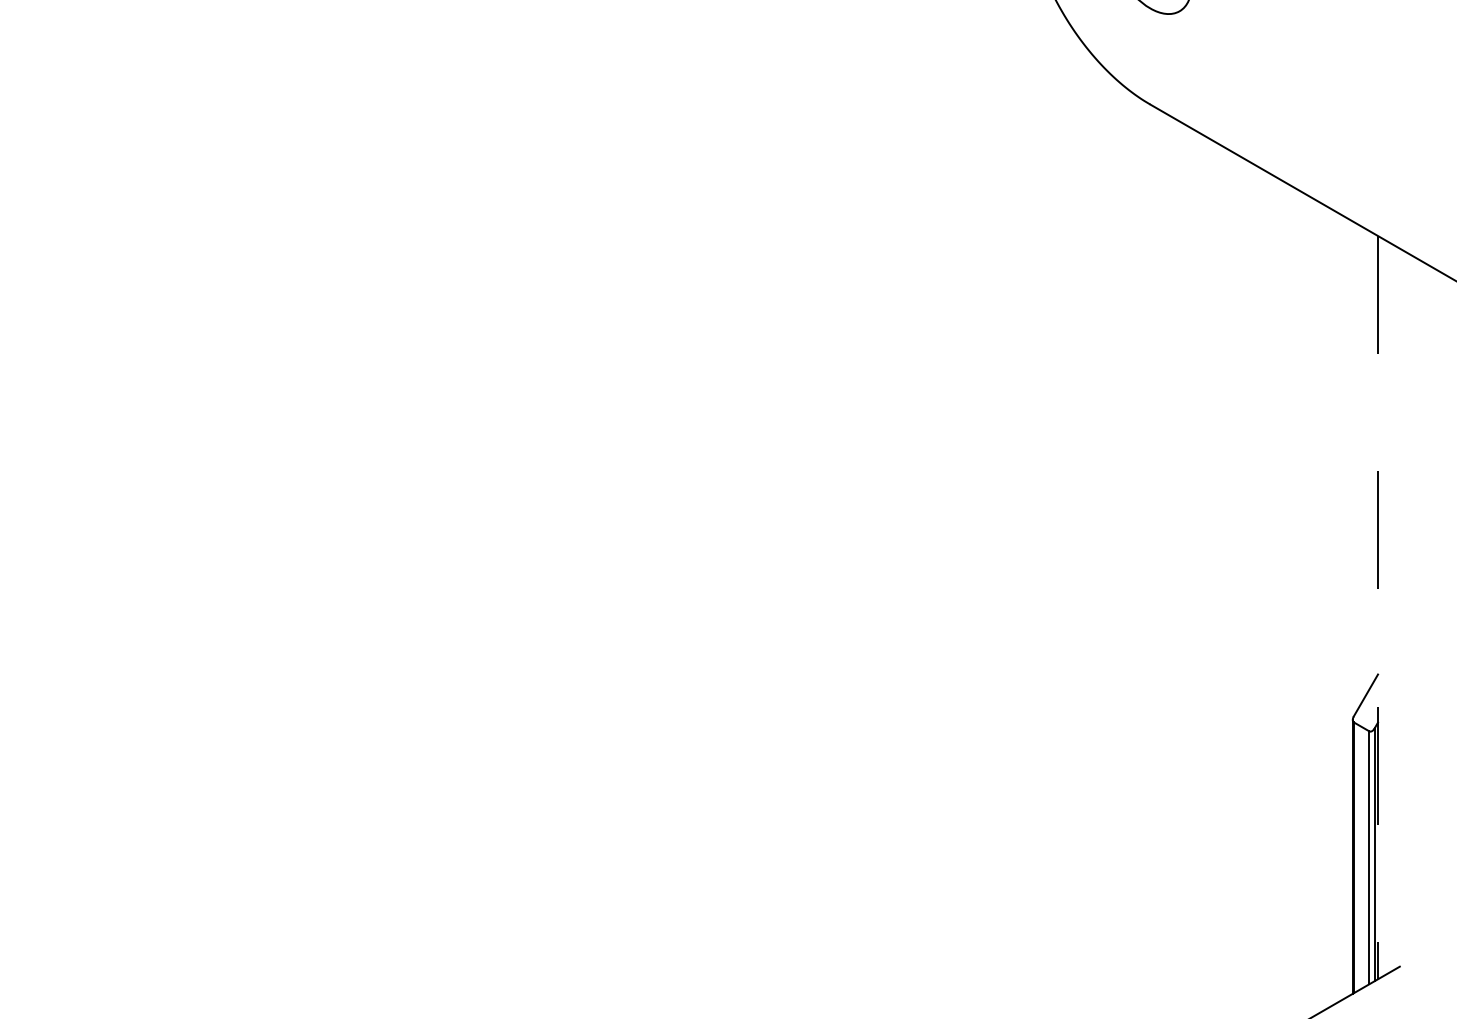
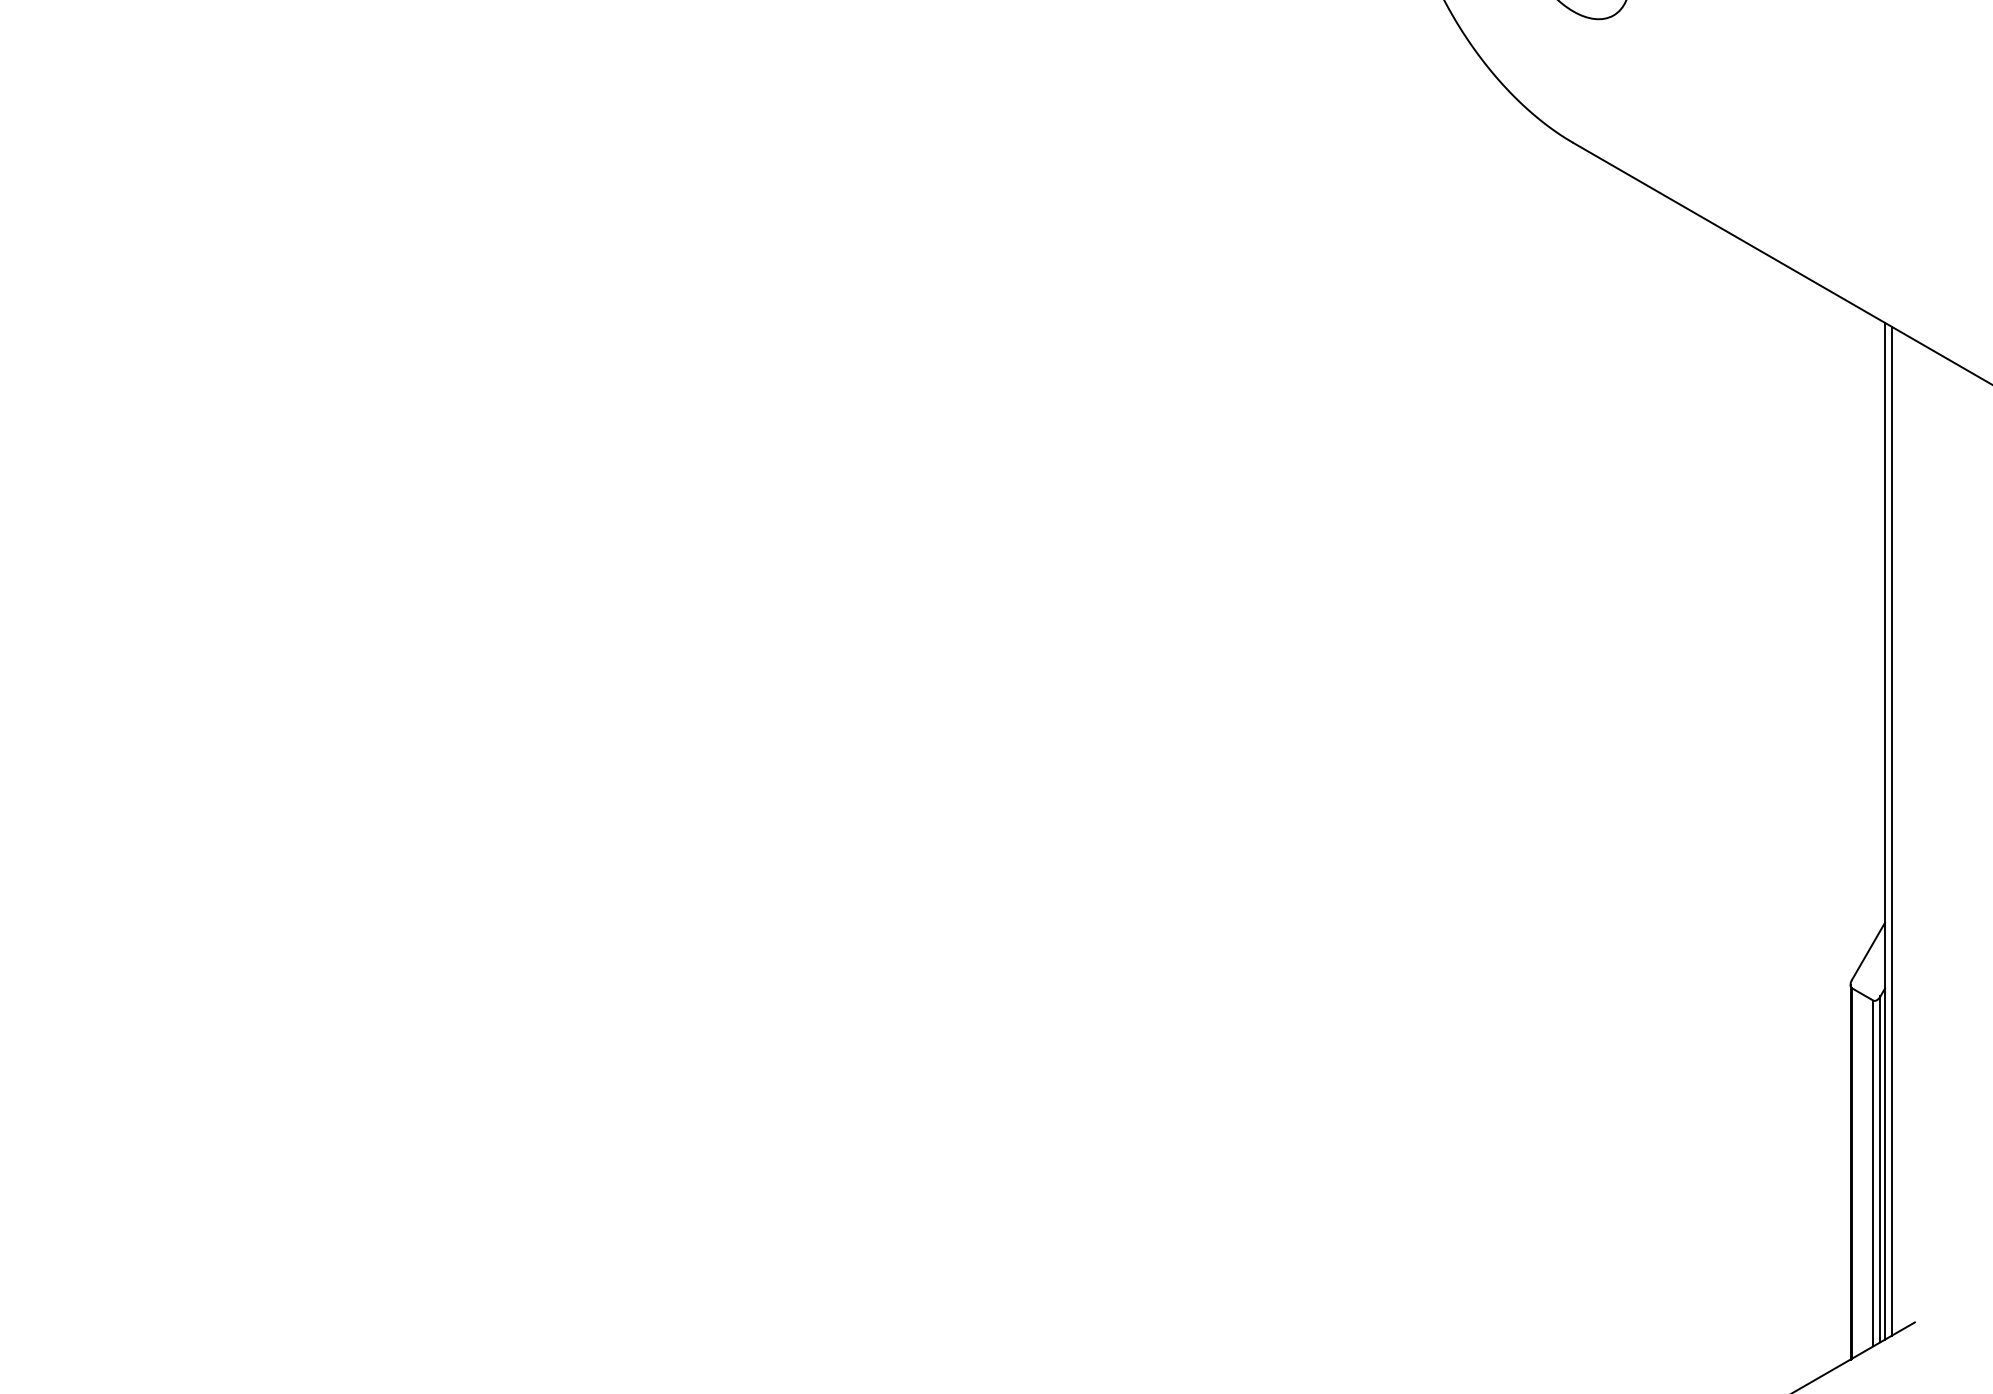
line: (1378, 607) -> (1885, 831), dashed -> solid
line: (1383, 607) -> (1892, 830), added

